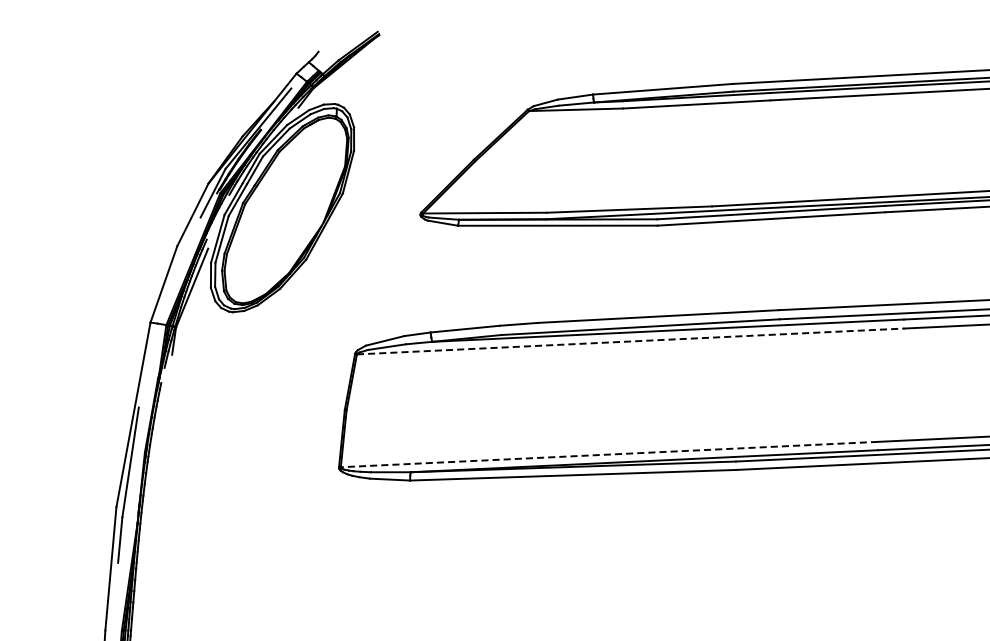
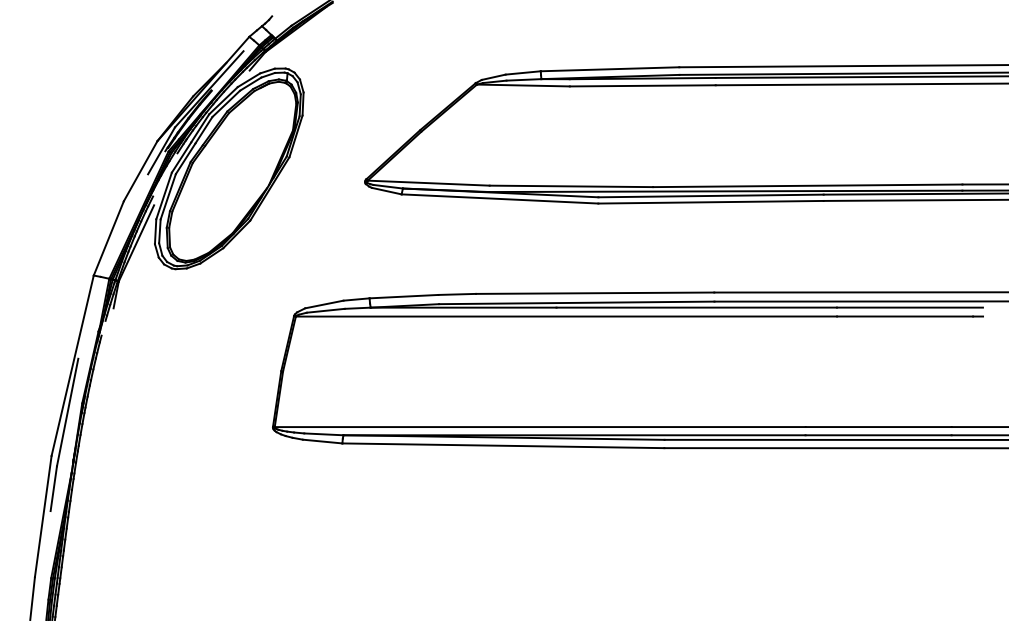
line: (630, 341) -> (566, 316), dashed -> solid
line: (608, 455) -> (539, 427), dashed -> solid

